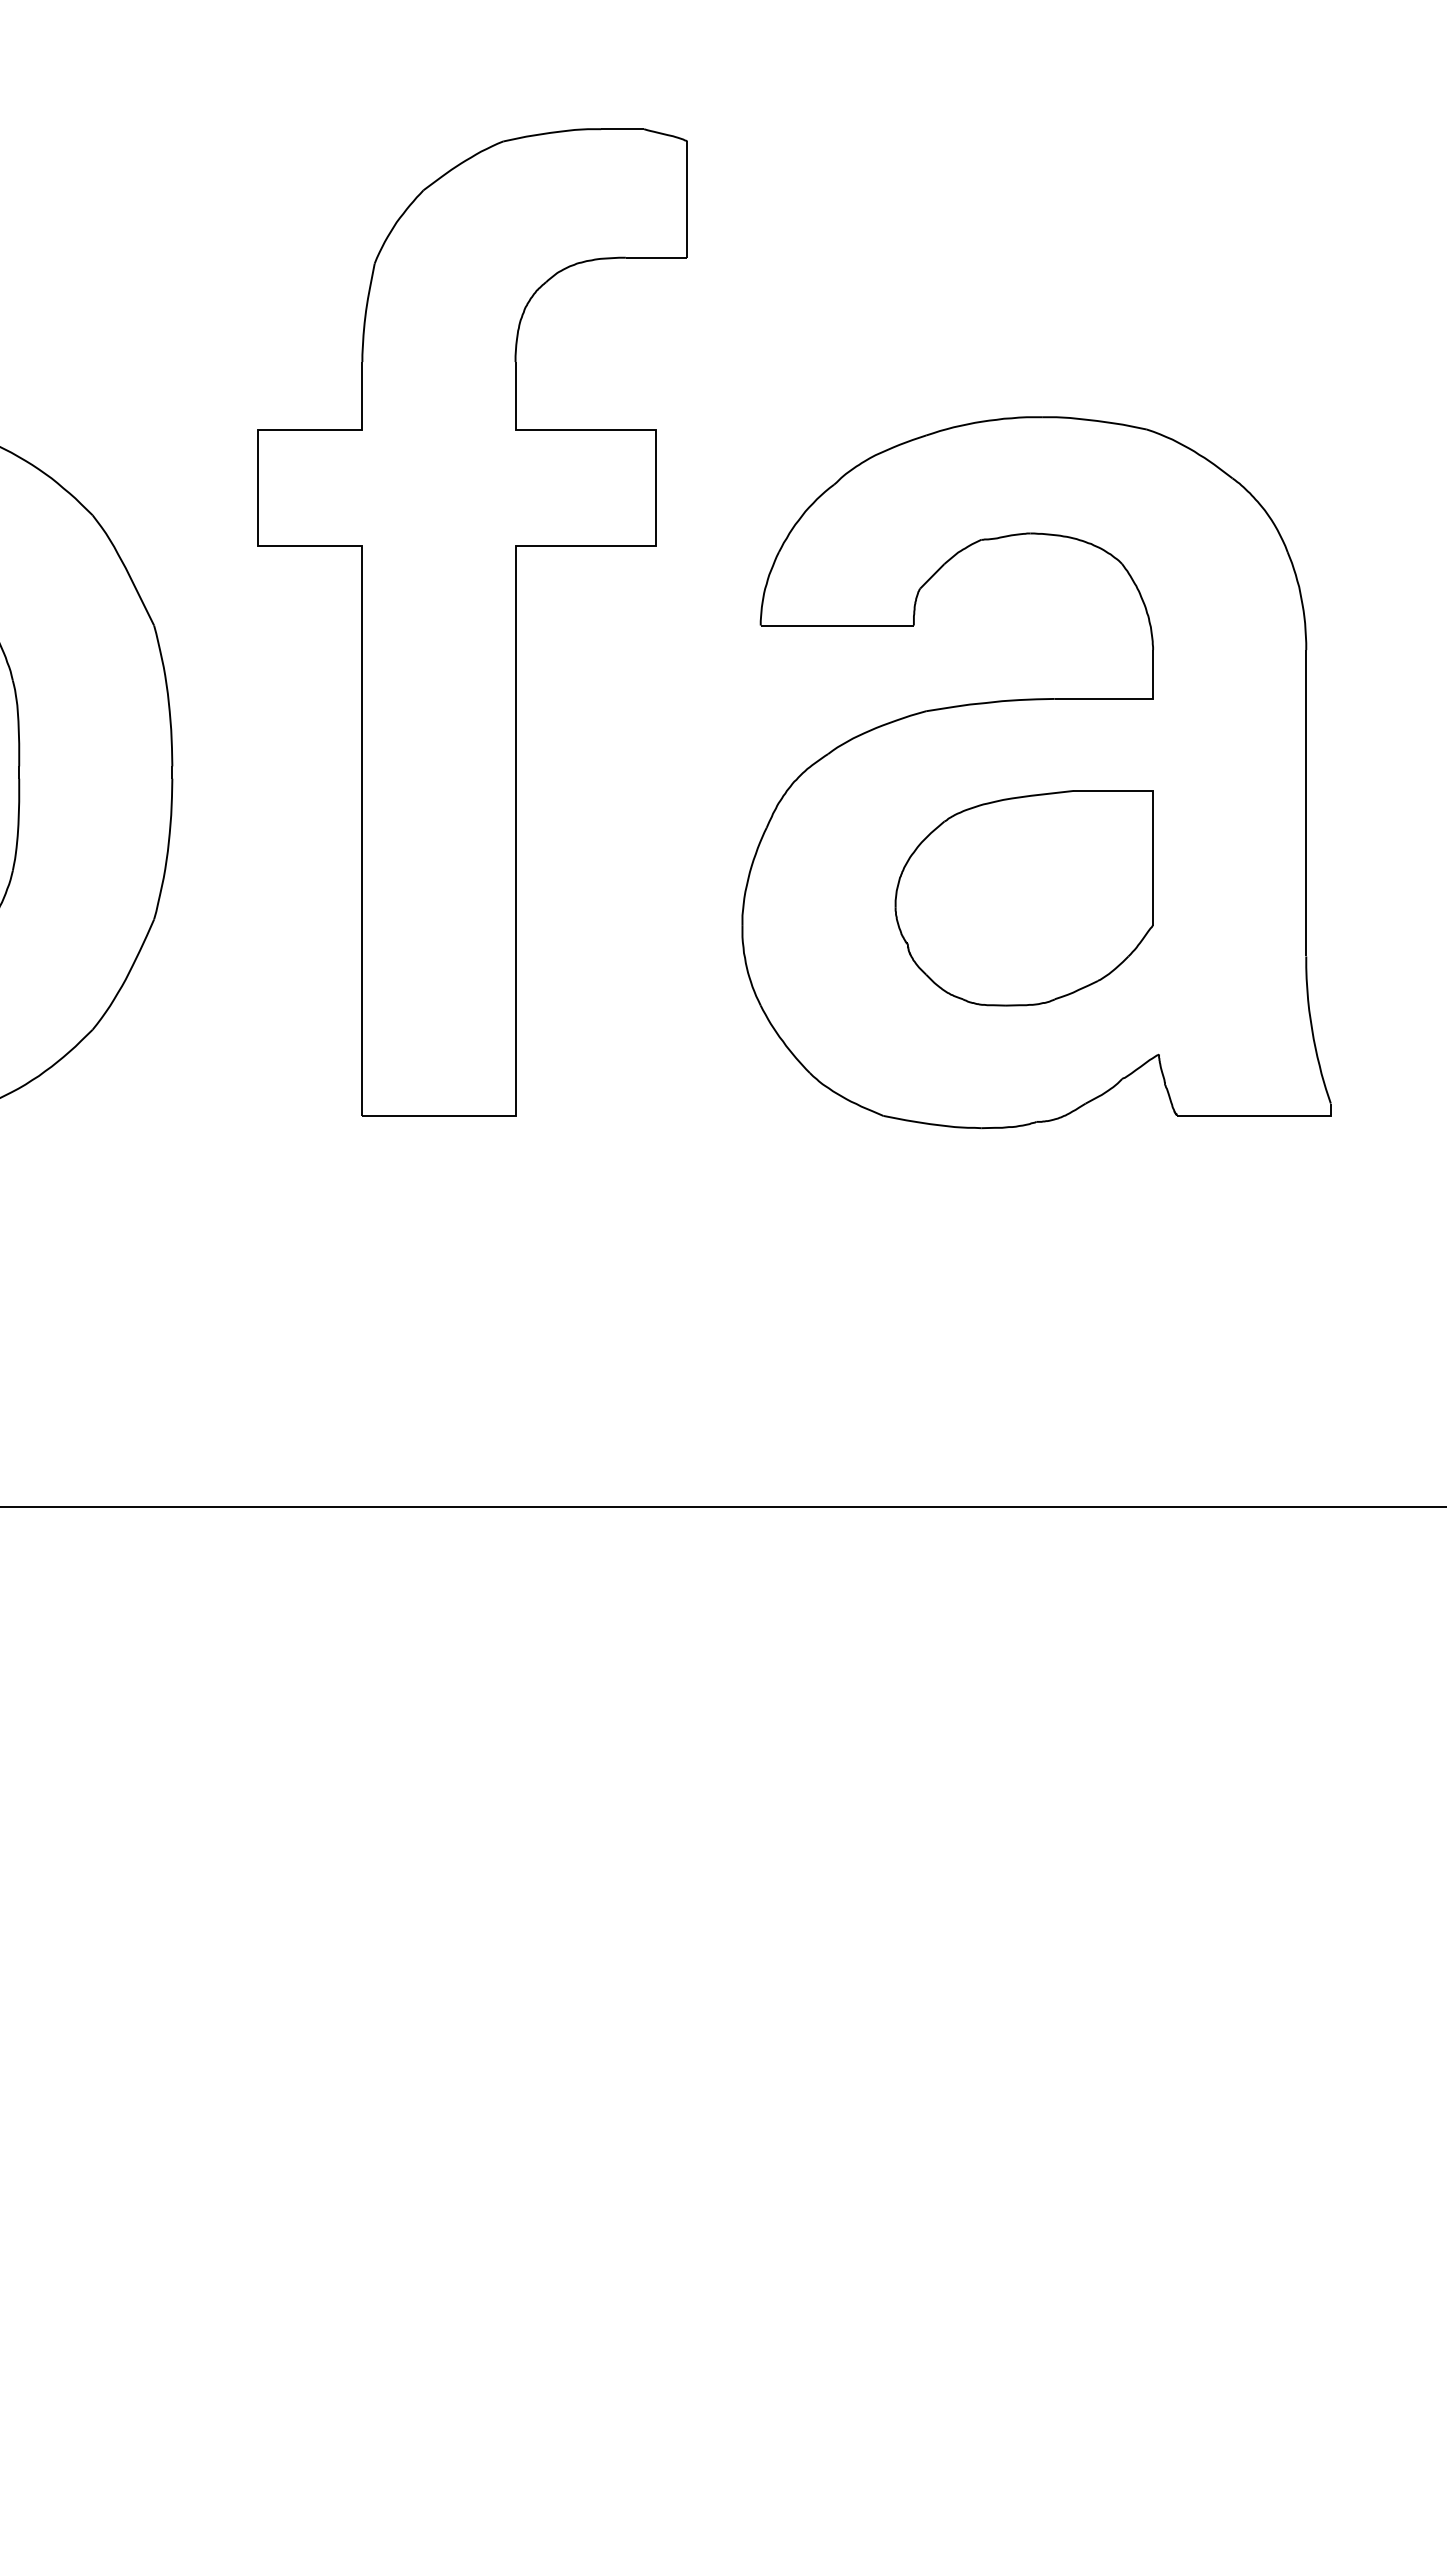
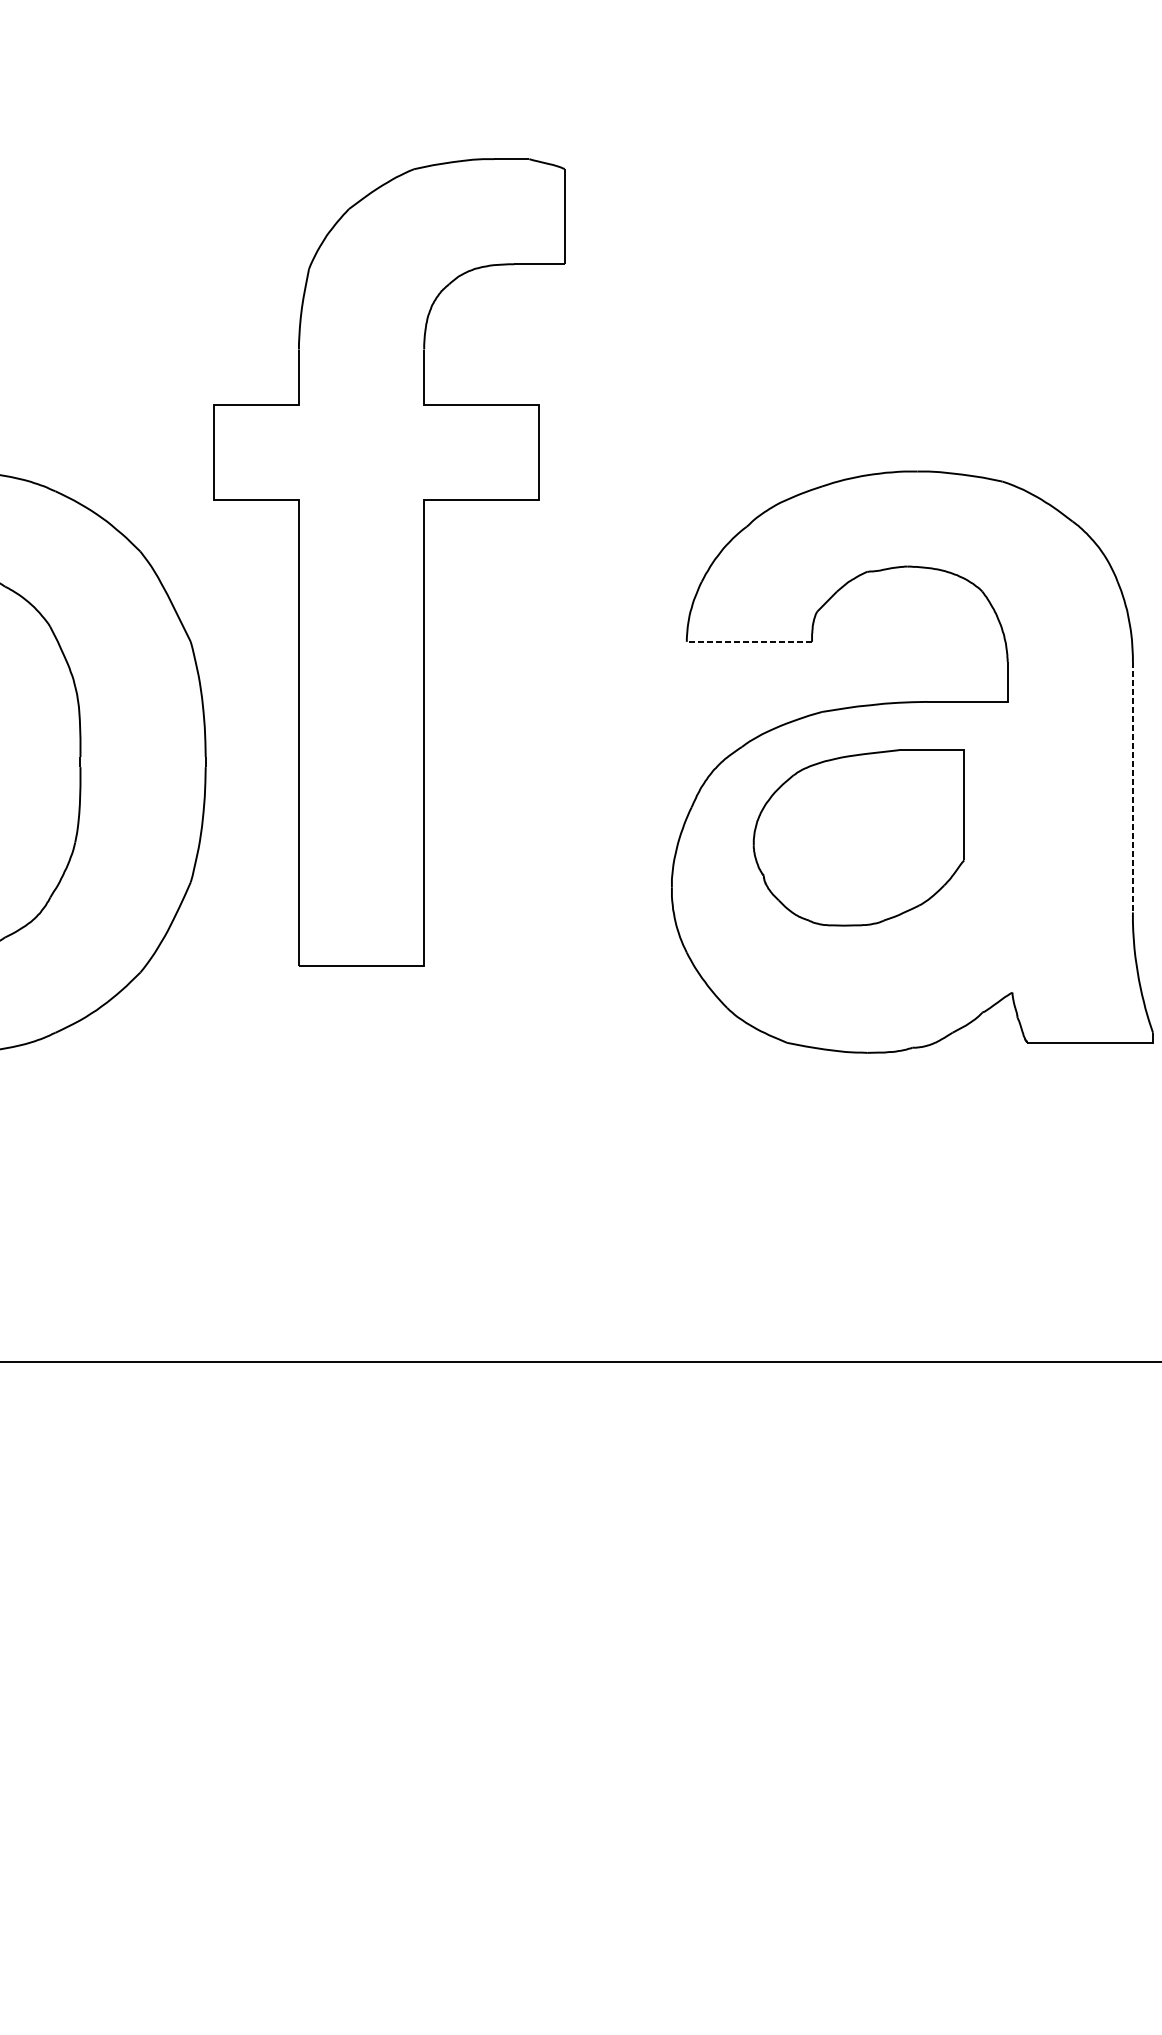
part: (472, 622) -> (388, 562), moved
line: (837, 625) -> (749, 641), solid -> dashed
line: (1306, 803) -> (1133, 787), solid -> dashed
part: (1023, 898) -> (858, 838), moved

